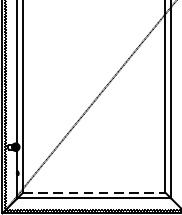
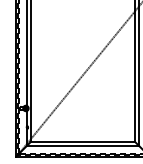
line: (93, 192) -> (82, 141), dashed -> solid

